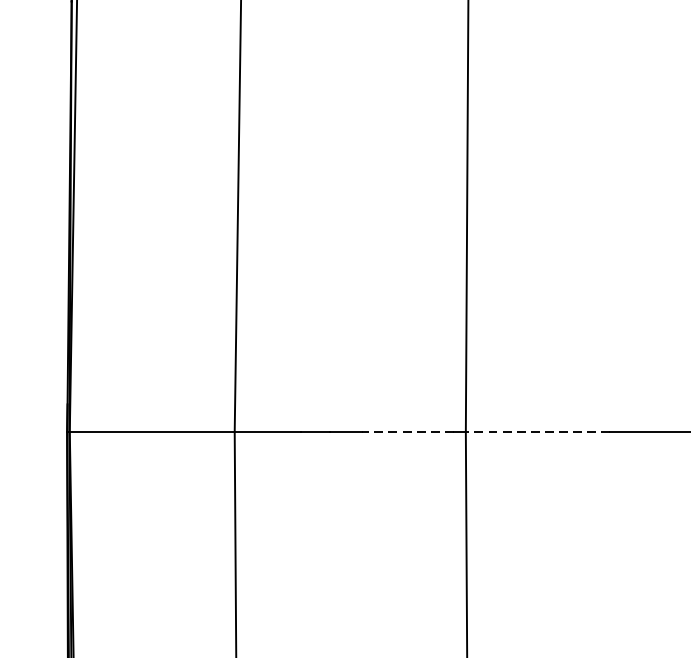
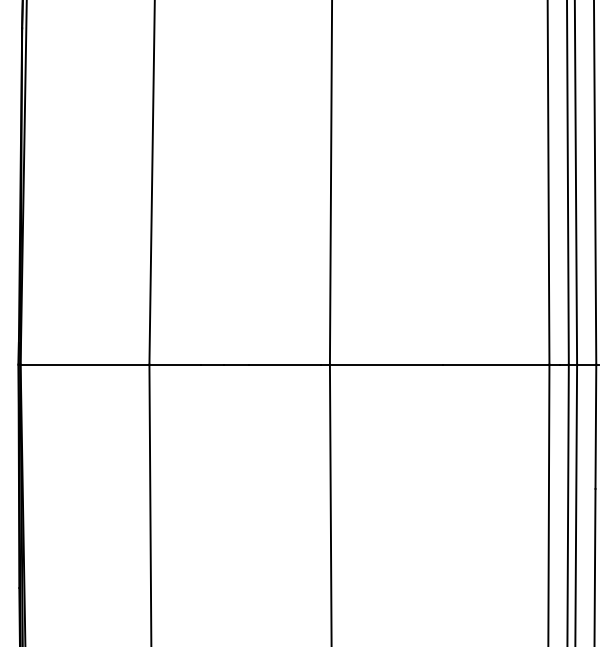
line: (407, 431) -> (284, 364), dashed -> solid
line: (536, 431) -> (385, 364), dashed -> solid

